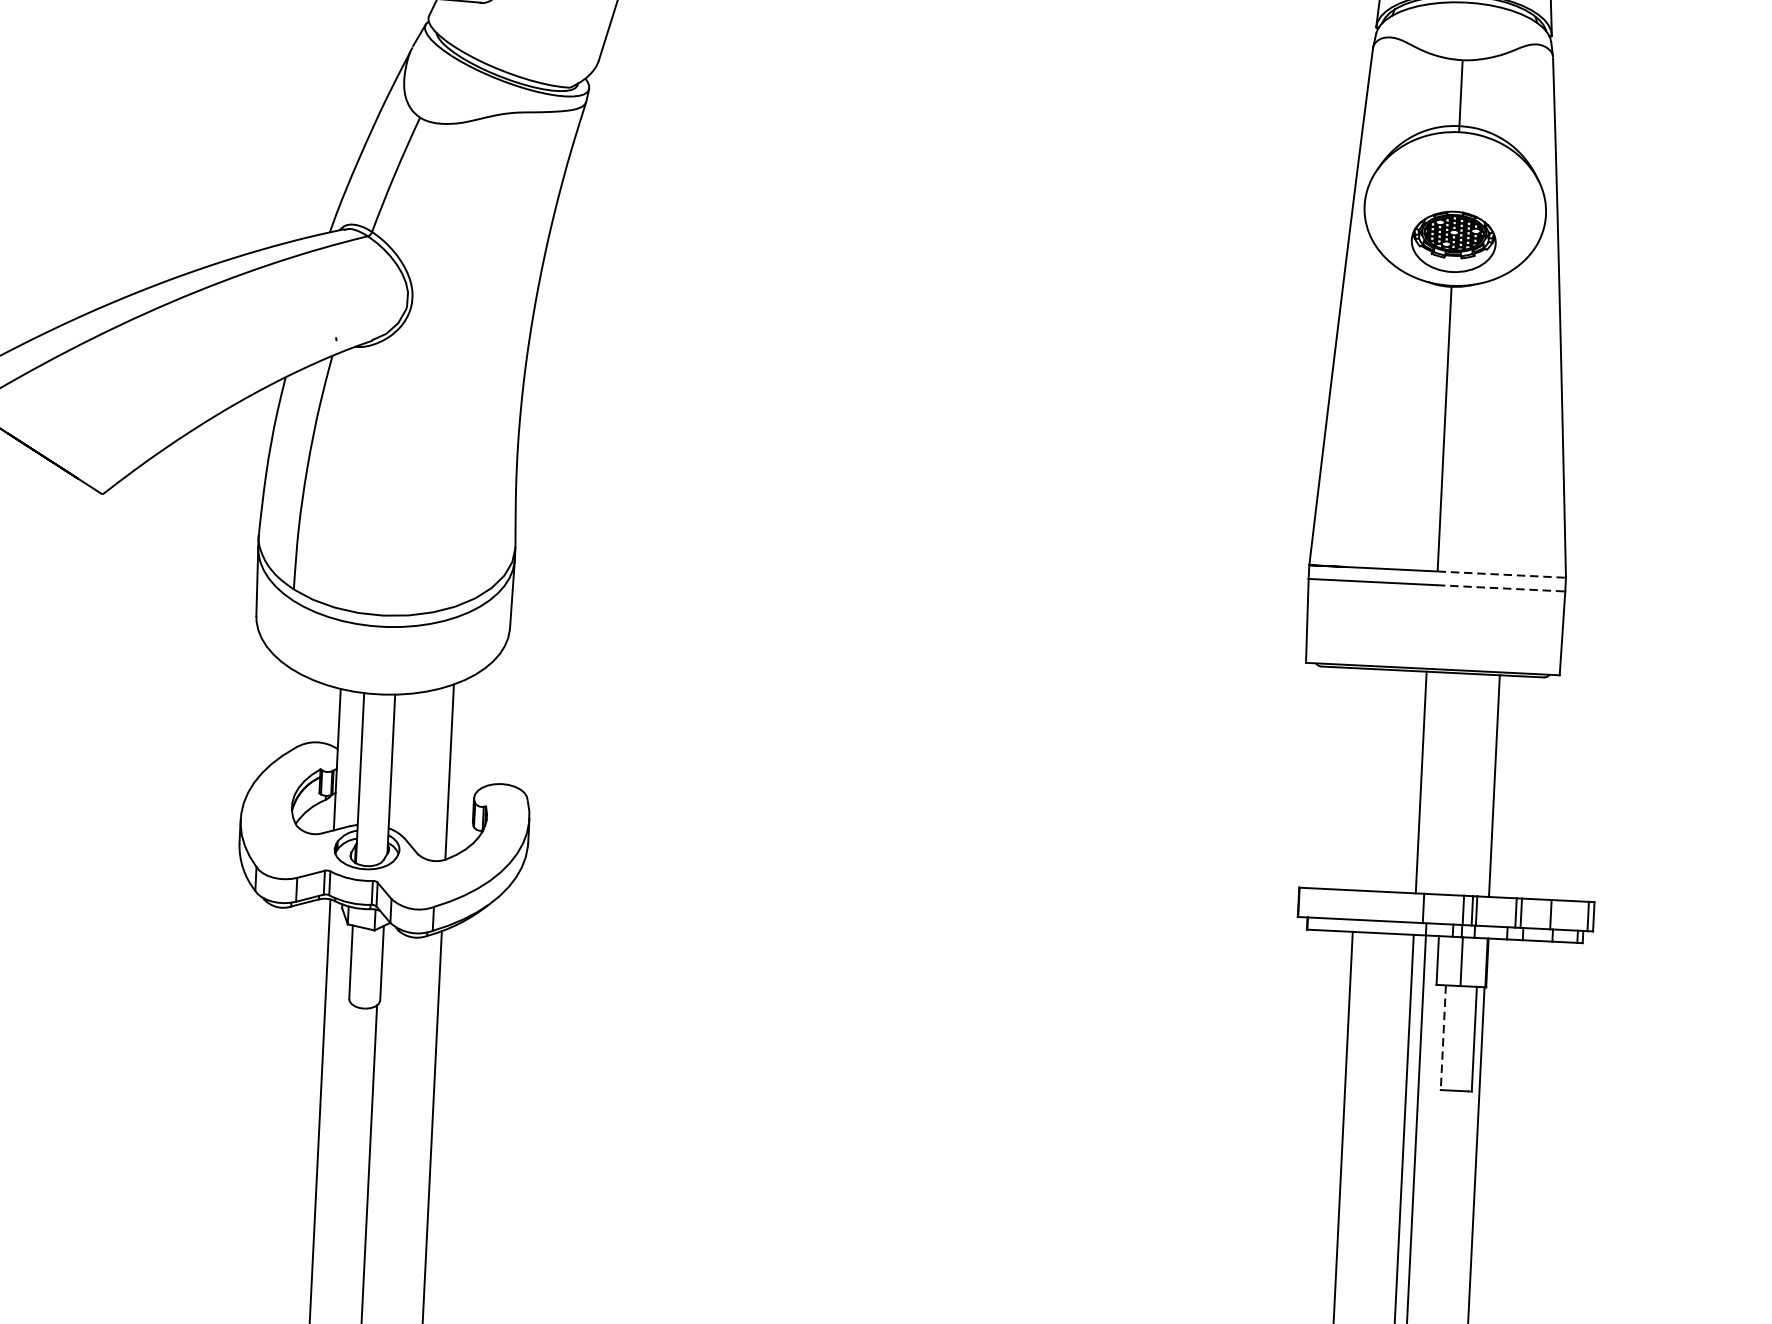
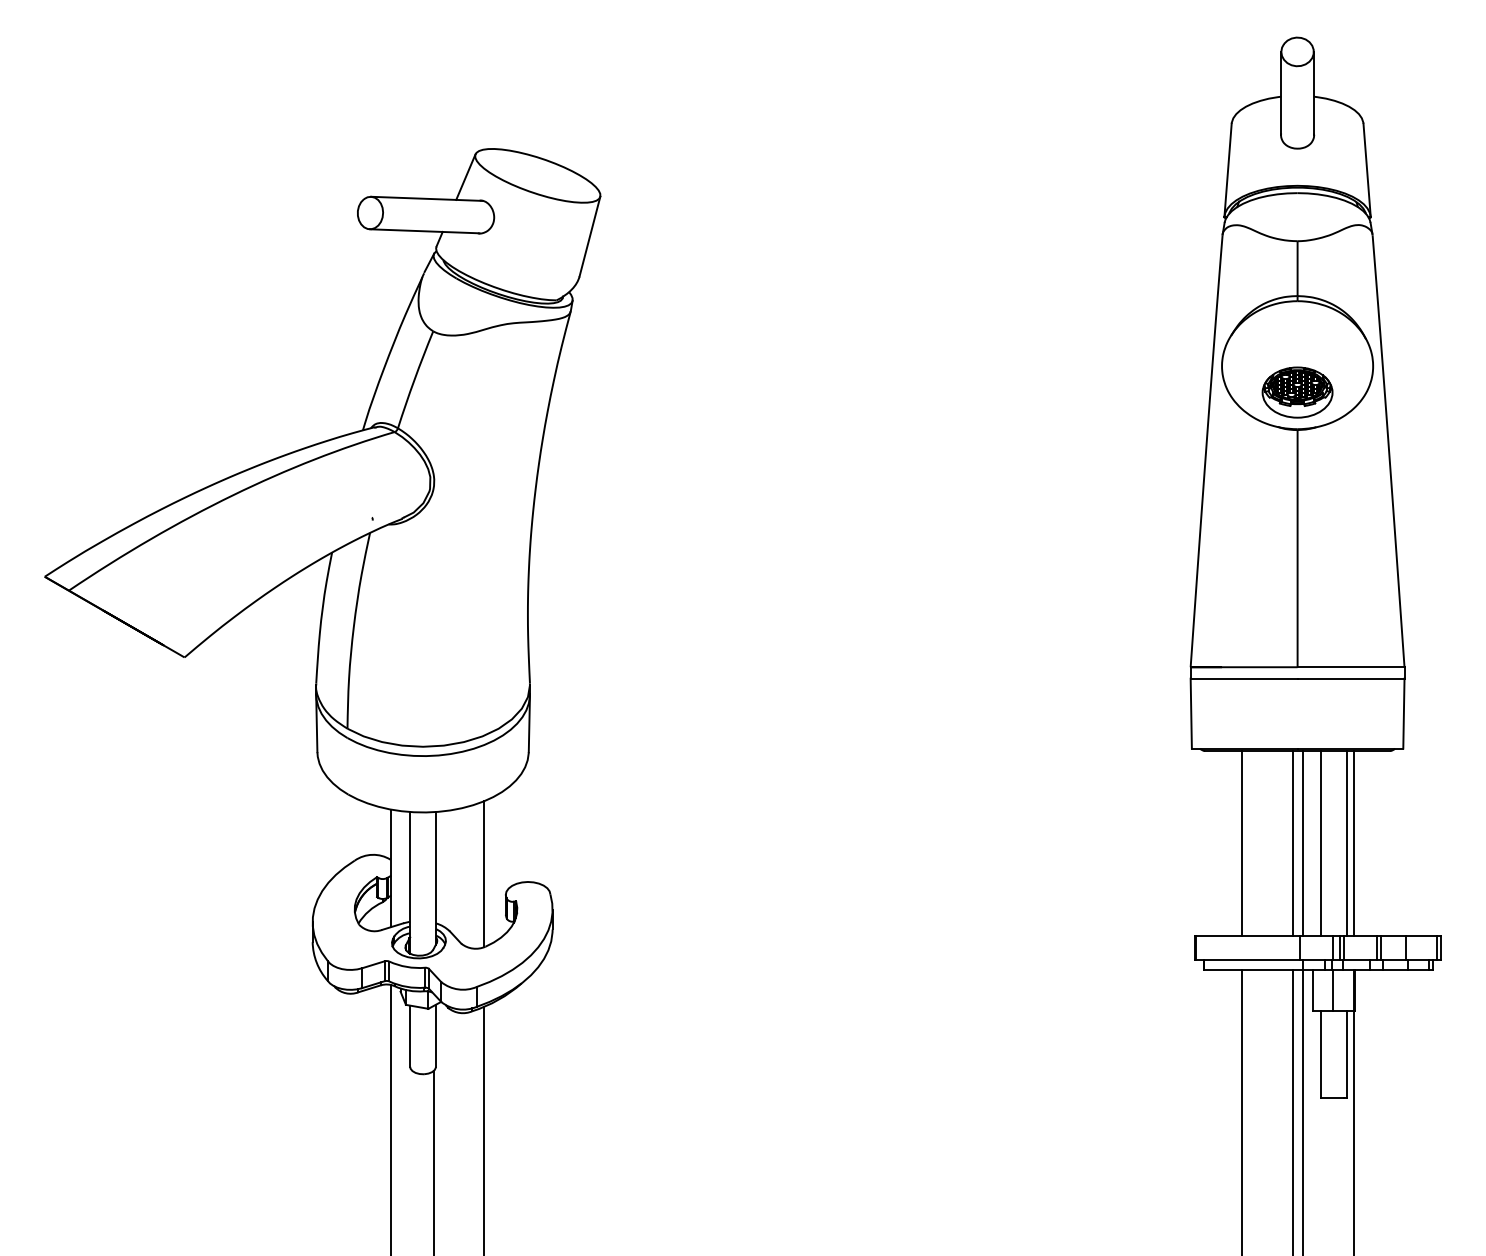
line: (1502, 574) -> (1351, 667), dashed -> solid
line: (1501, 588) -> (1351, 678), dashed -> solid
line: (1360, 778) -> (1241, 842), added
line: (1433, 782) -> (1302, 842), added
line: (1456, 783) -> (1321, 842), added
line: (1487, 784) -> (1347, 842), added
line: (1443, 1037) -> (1321, 1054), dashed -> solid

